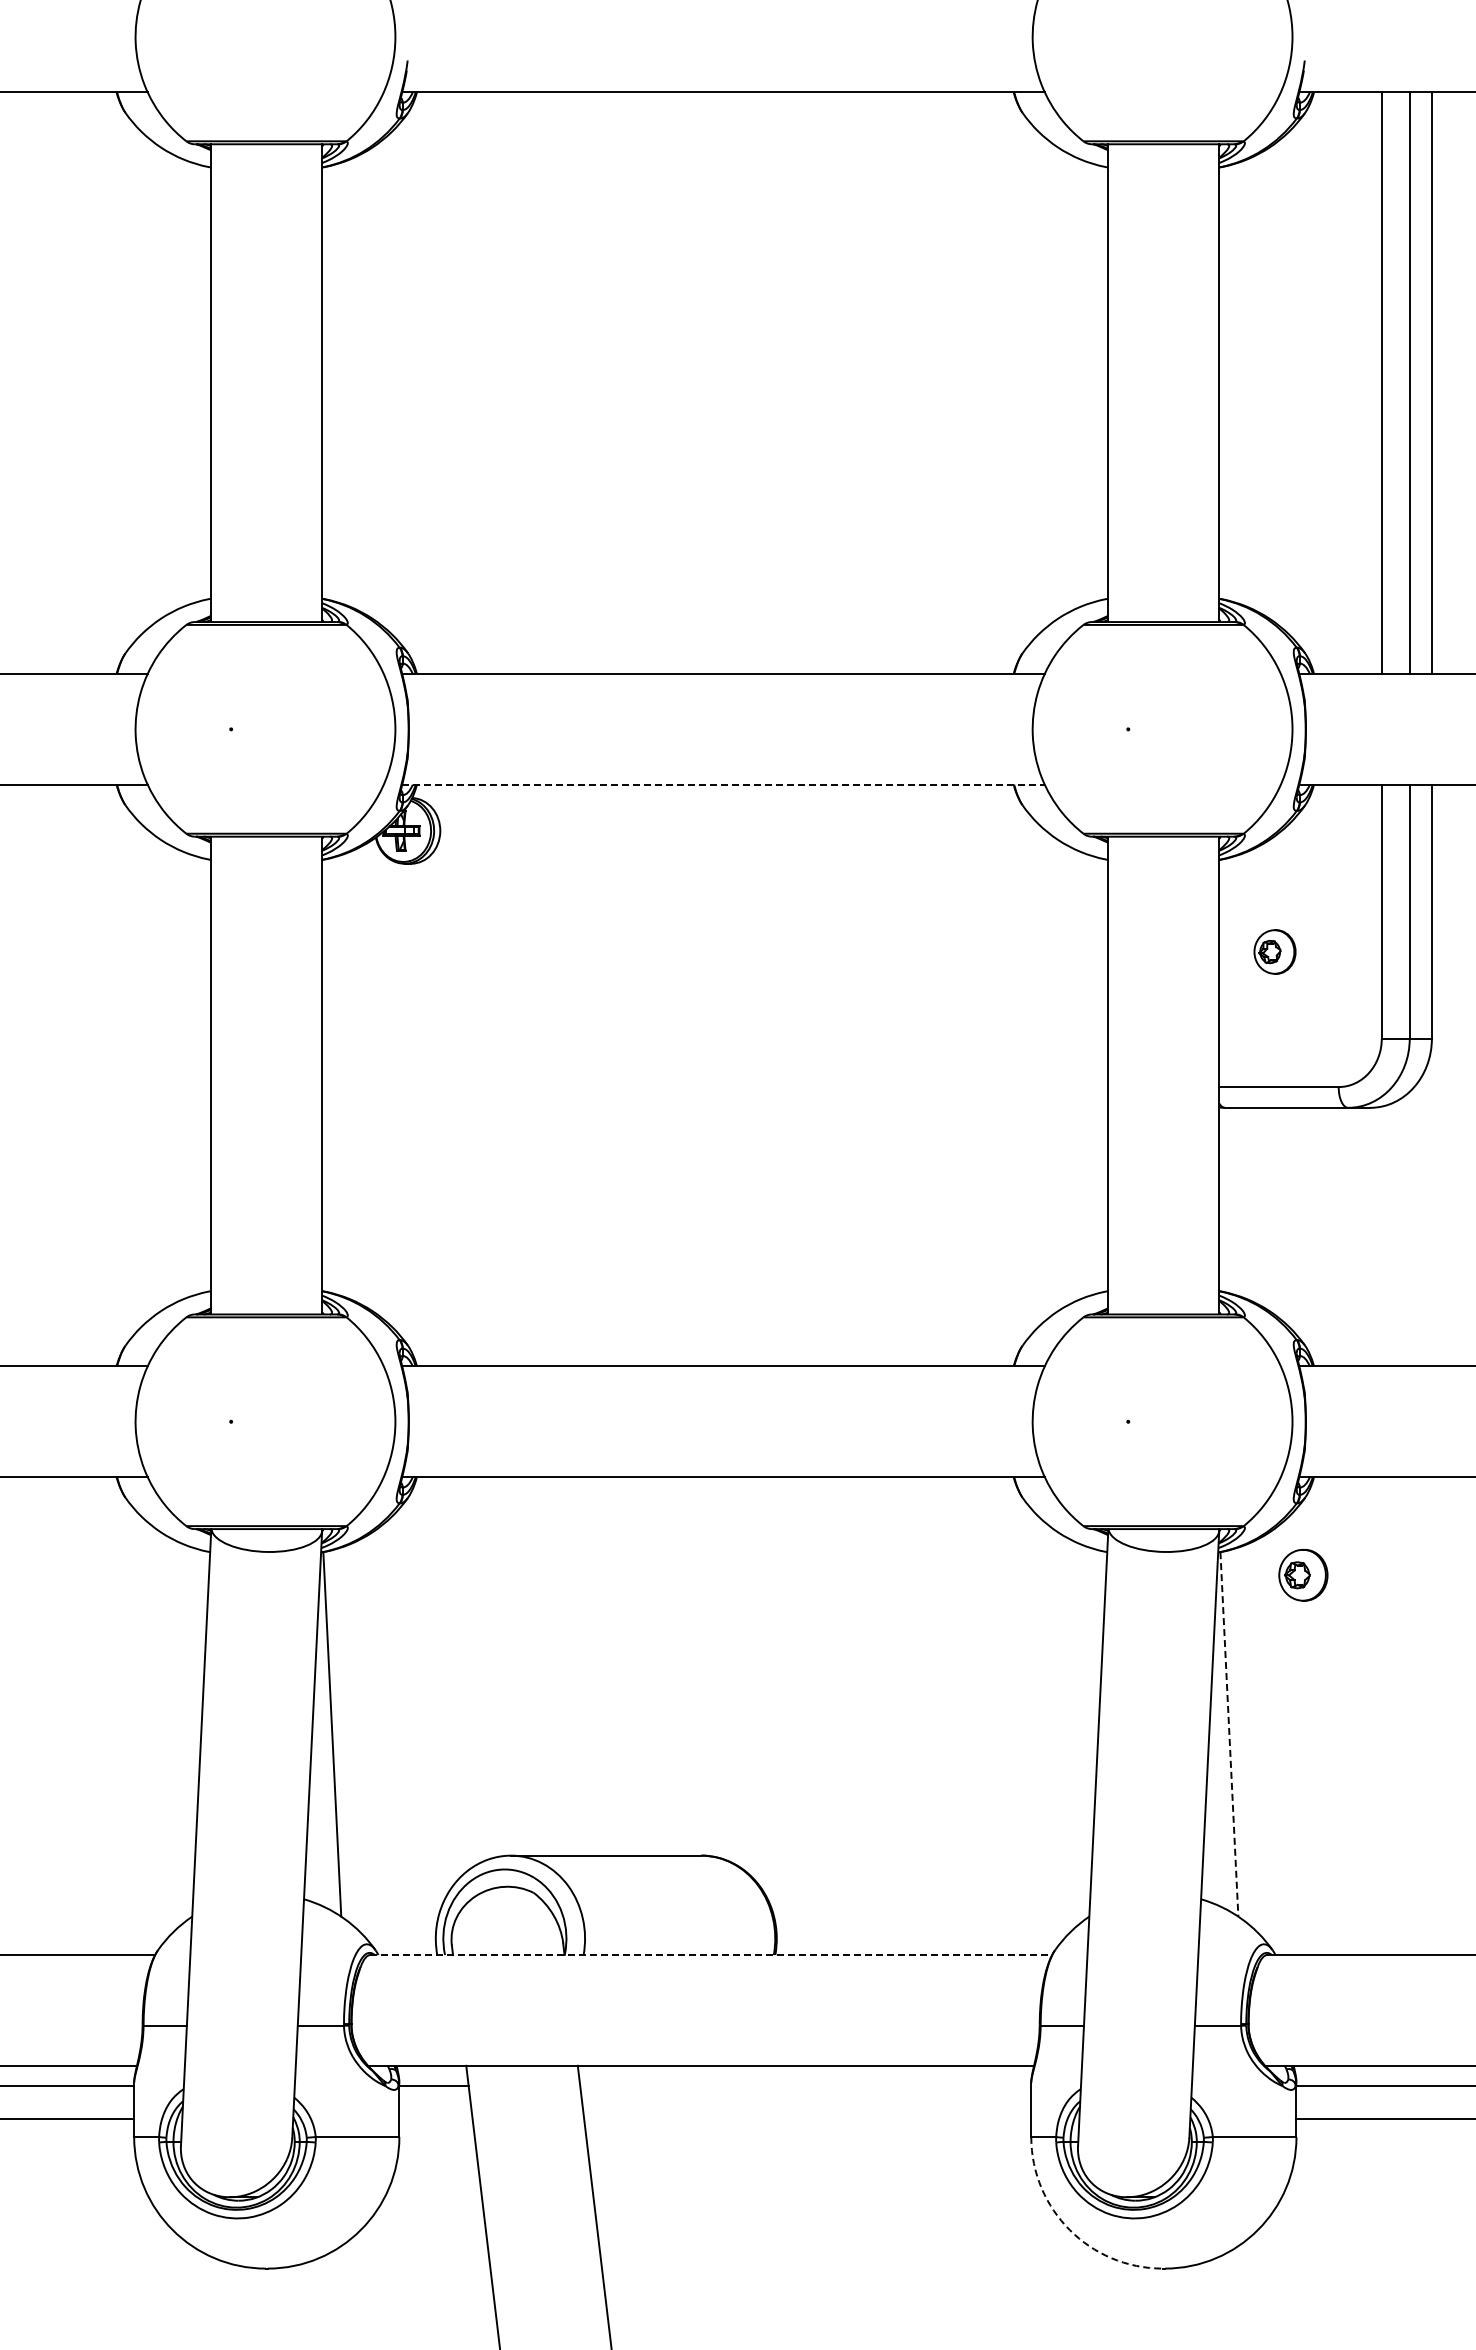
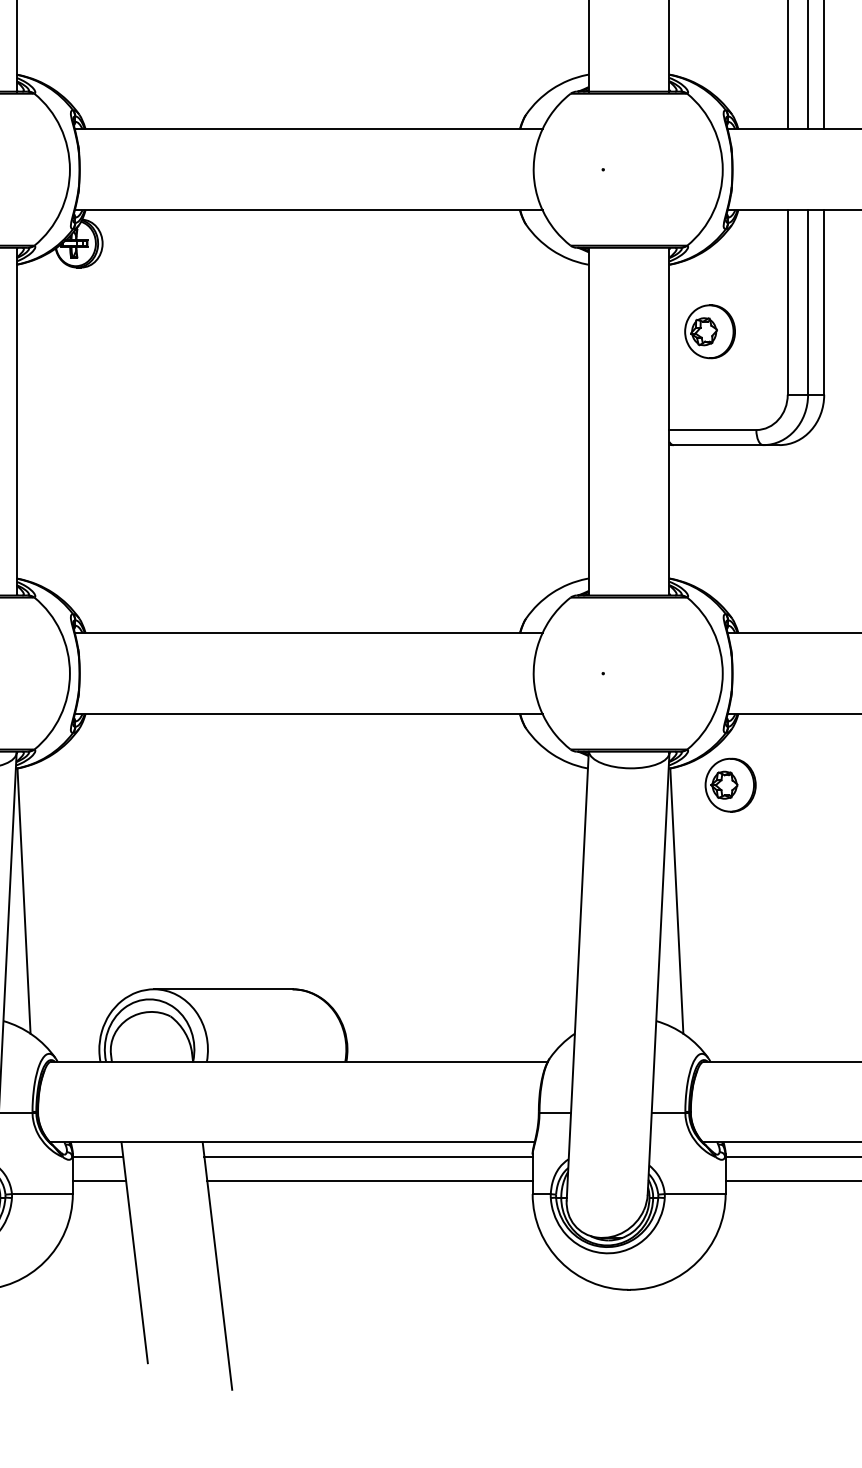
line: (723, 784) -> (308, 209), dashed -> solid
part: (1274, 951) -> (709, 331), size x1.67
part: (1303, 1575) -> (730, 785), size x1.43
line: (1229, 1734) -> (676, 901), dashed -> solid
line: (711, 1955) -> (299, 1061), dashed -> solid
line: (805, 2085) -> (368, 1156), added
line: (435, 2118) -> (99, 1180), added
line: (807, 2118) -> (369, 1180), added
arc: (1069, 2230) -> (560, 1262), dashed -> solid

